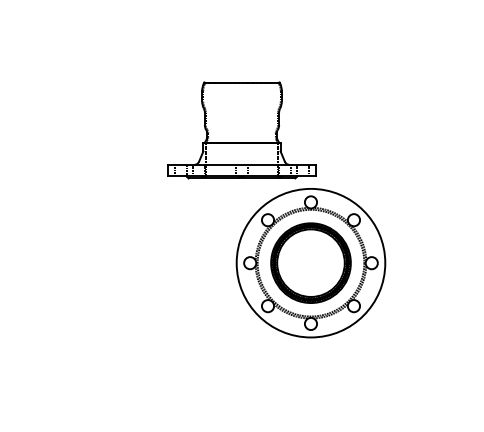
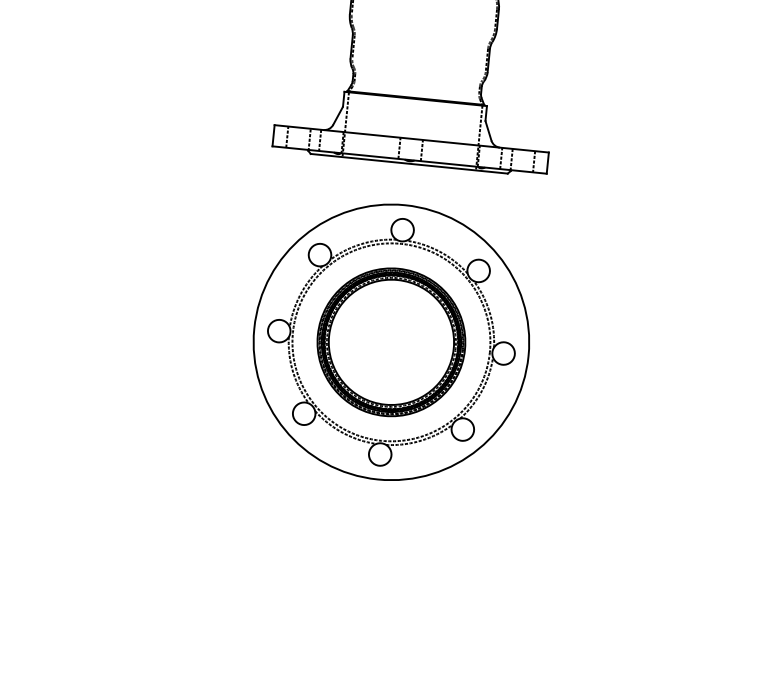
part: (310, 263) -> (390, 342), moved

